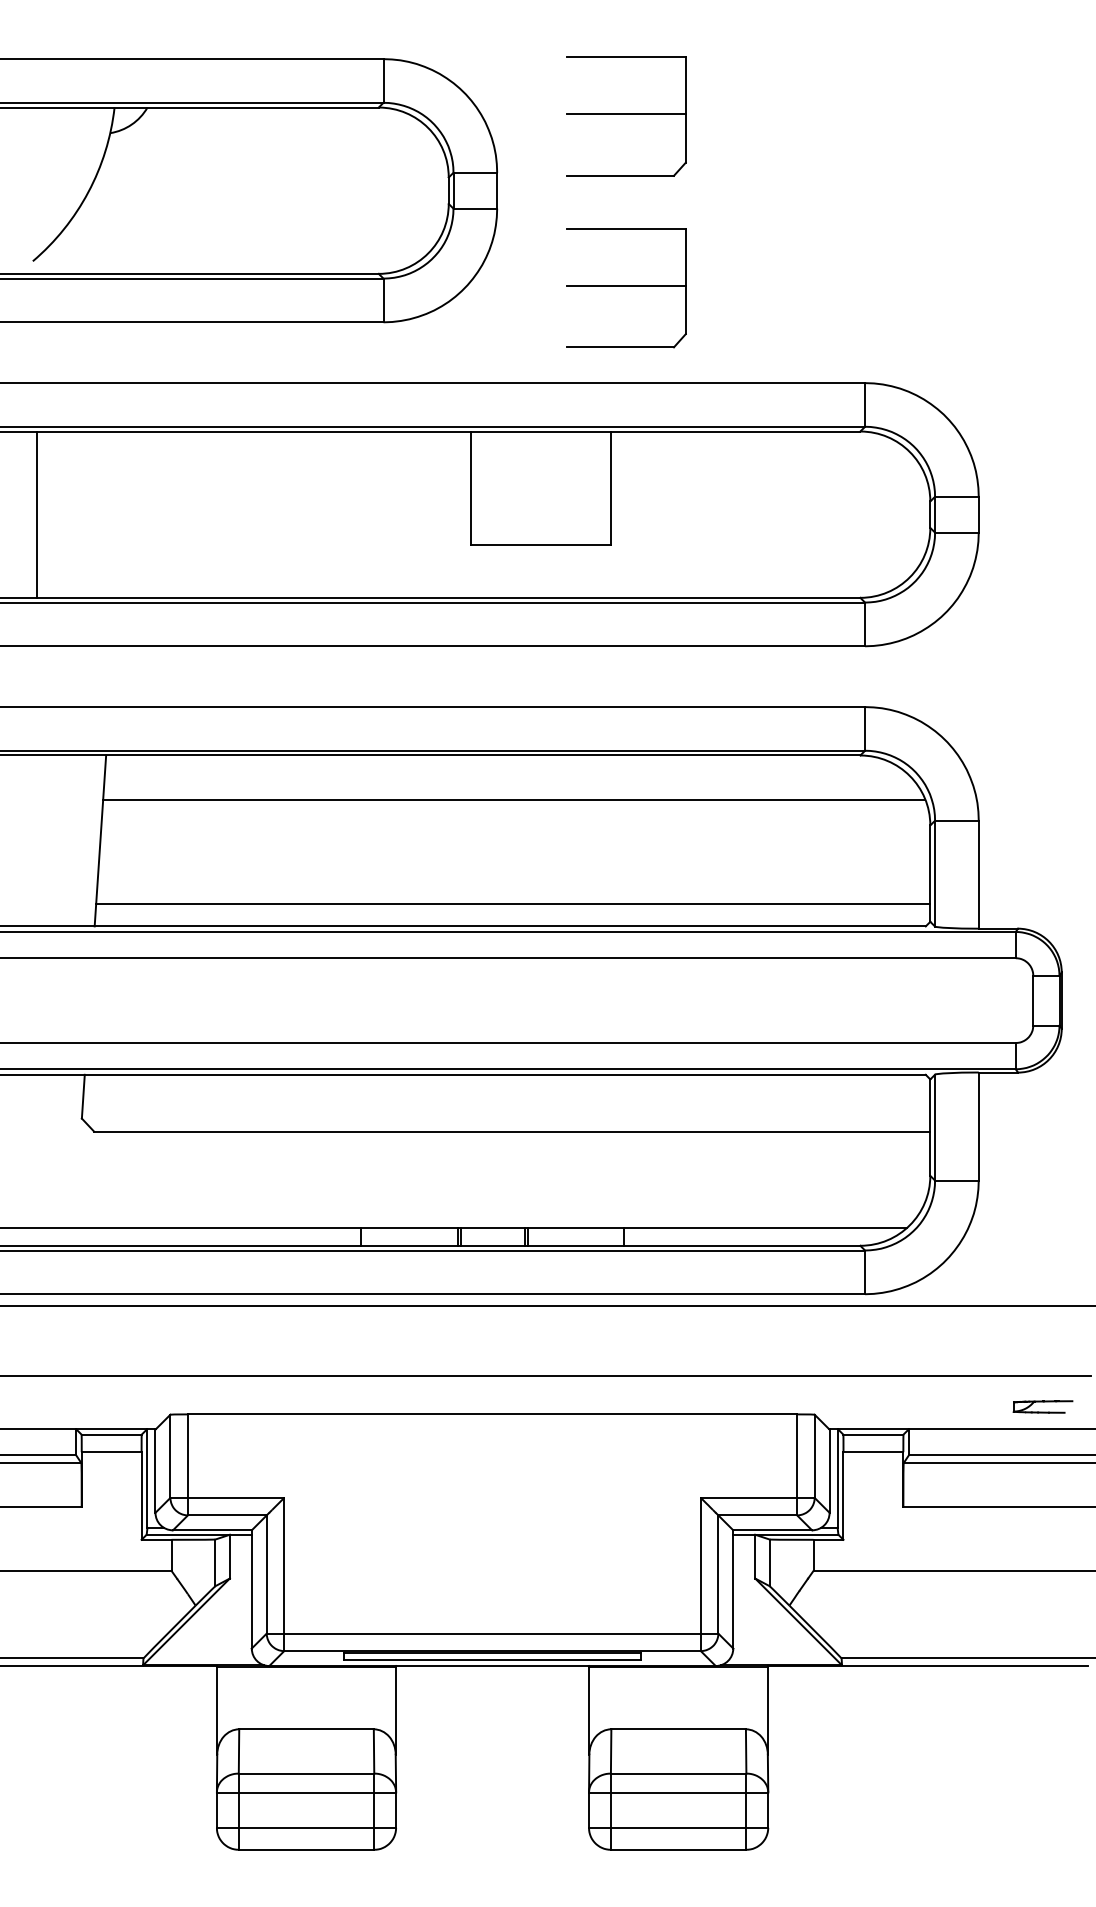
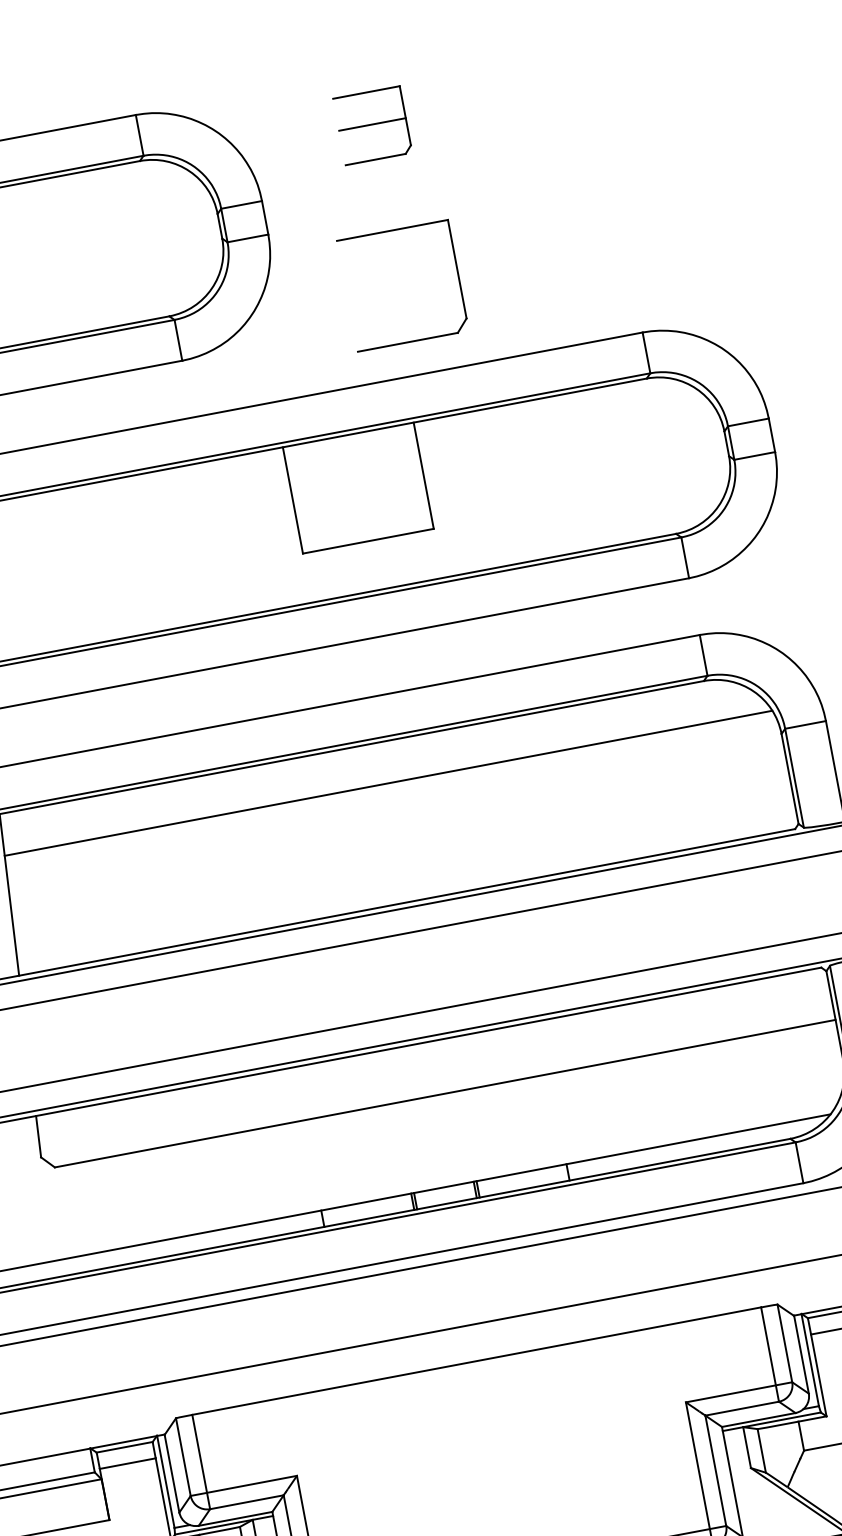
part: (626, 116) -> (372, 125), size x0.6
line: (625, 285) -> (401, 283), removed
line: (513, 903) -> (406, 880), removed

